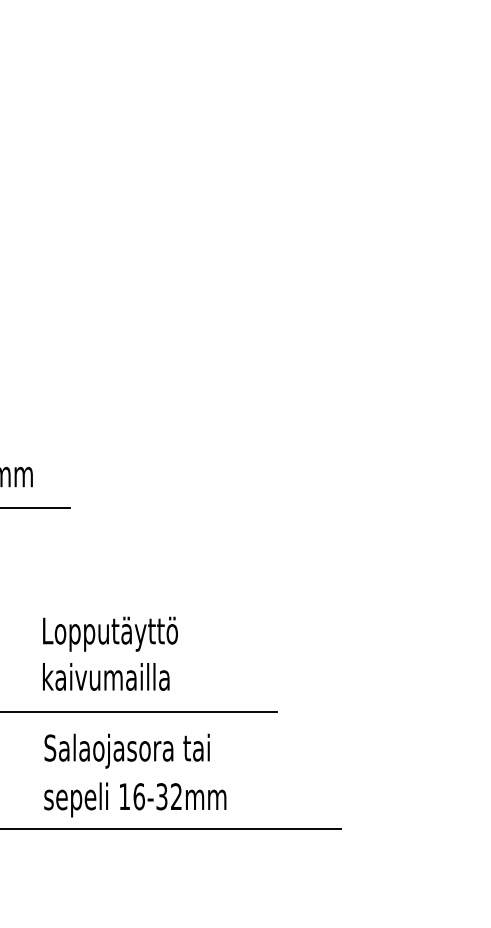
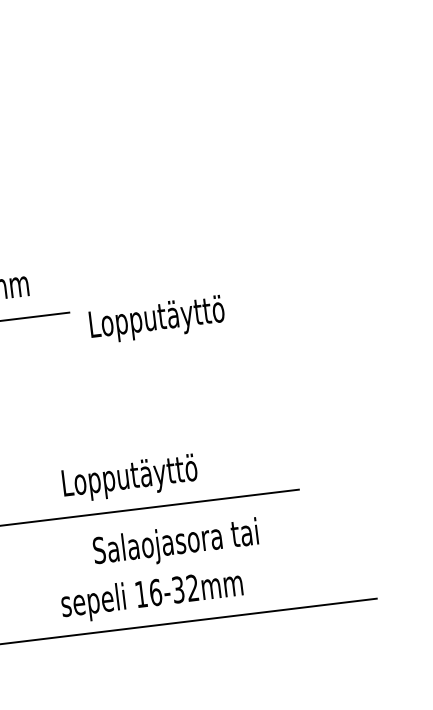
text: (110, 633) -> (157, 319), moved
text: (110, 680) -> (130, 478), kaivumailla -> Lopputäyttö
text: (126, 750) -> (175, 543), moved
text: (135, 799) -> (152, 595), moved

